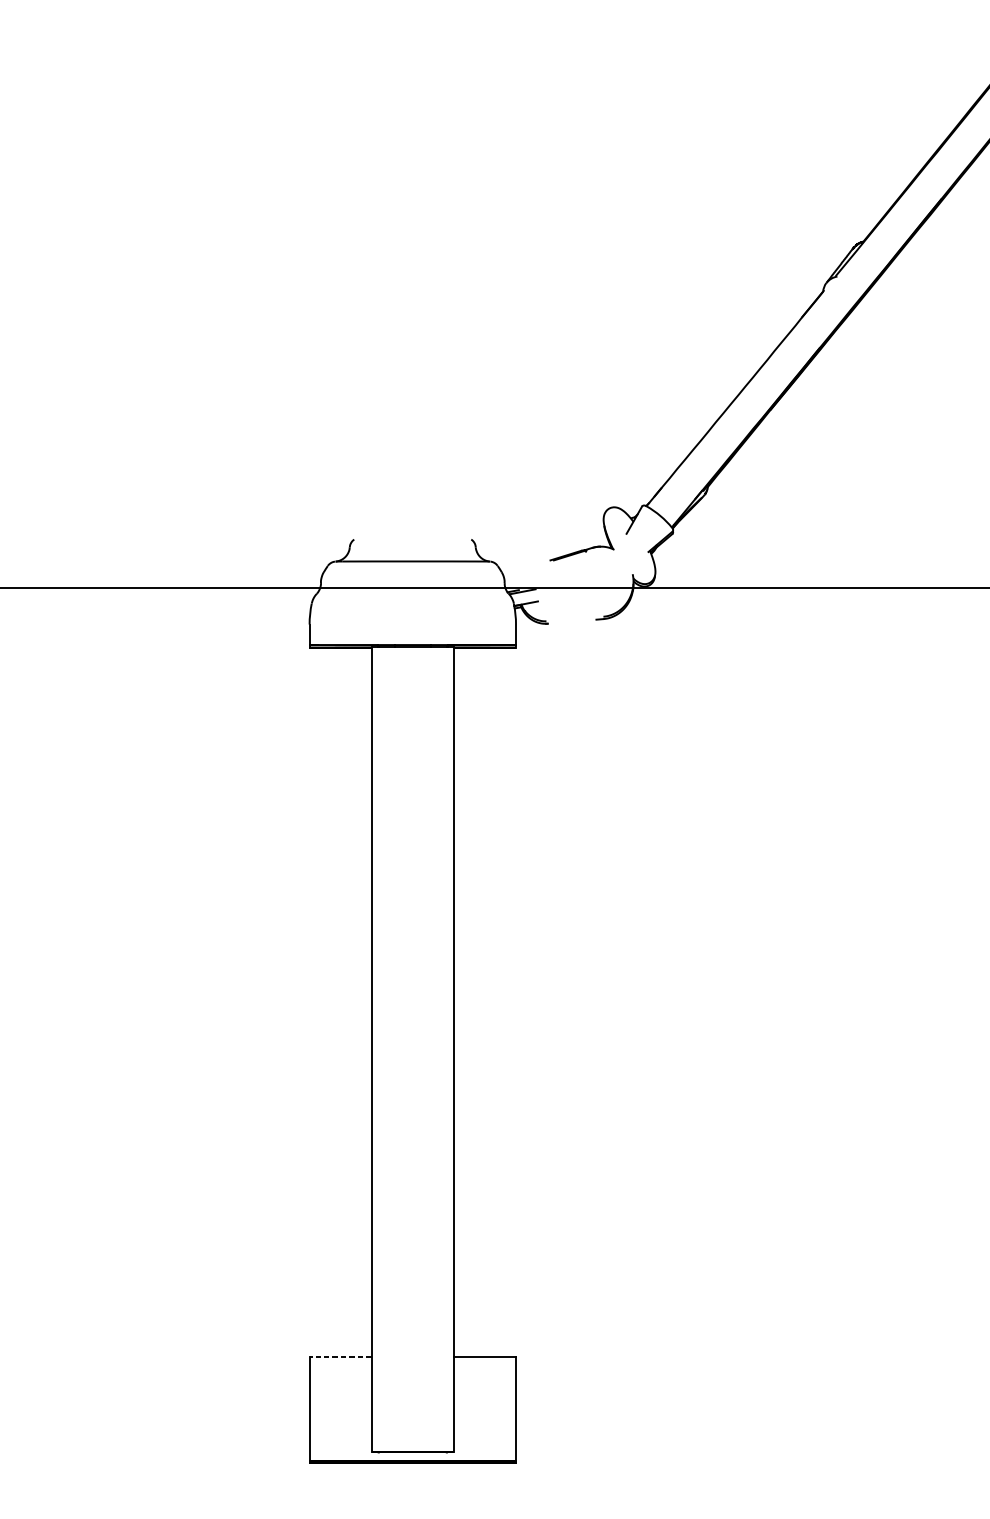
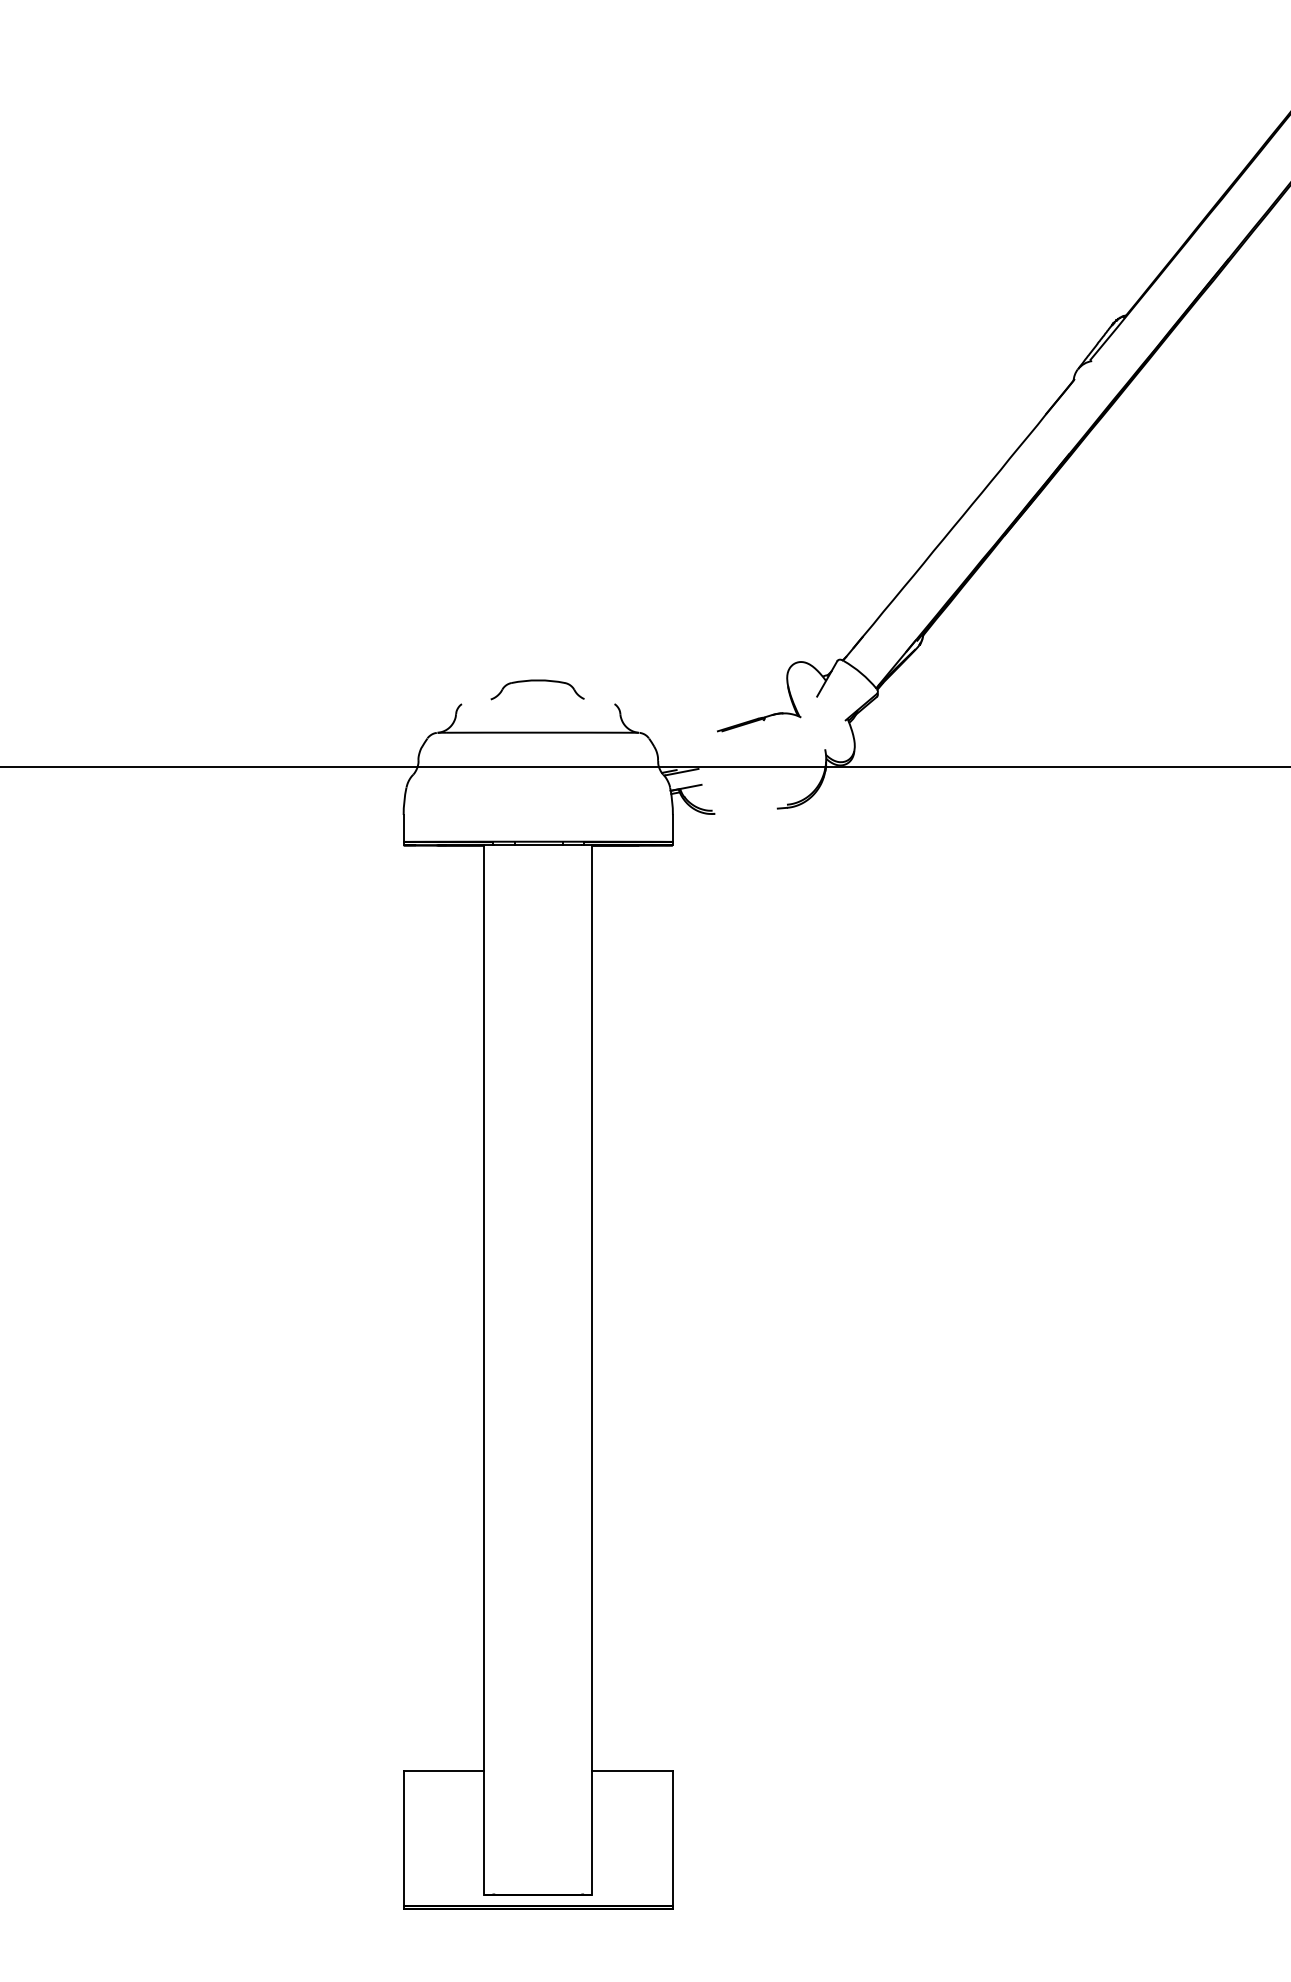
part: (412, 522) -> (537, 681), added
line: (340, 1357) -> (443, 1770), dashed -> solid

